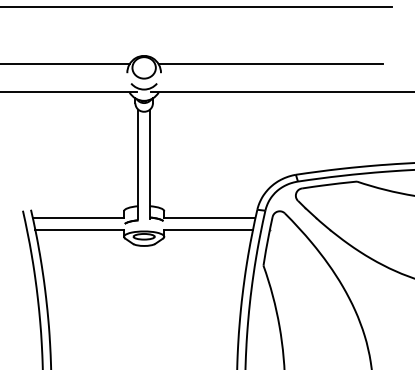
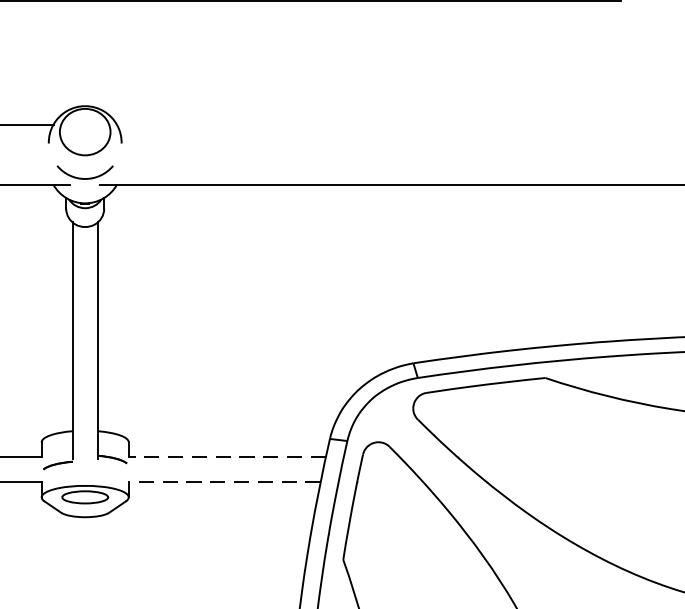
line: (270, 64) -> (358, 124), removed
line: (209, 218) -> (226, 457), solid -> dashed
line: (208, 229) -> (224, 481), solid -> dashed

